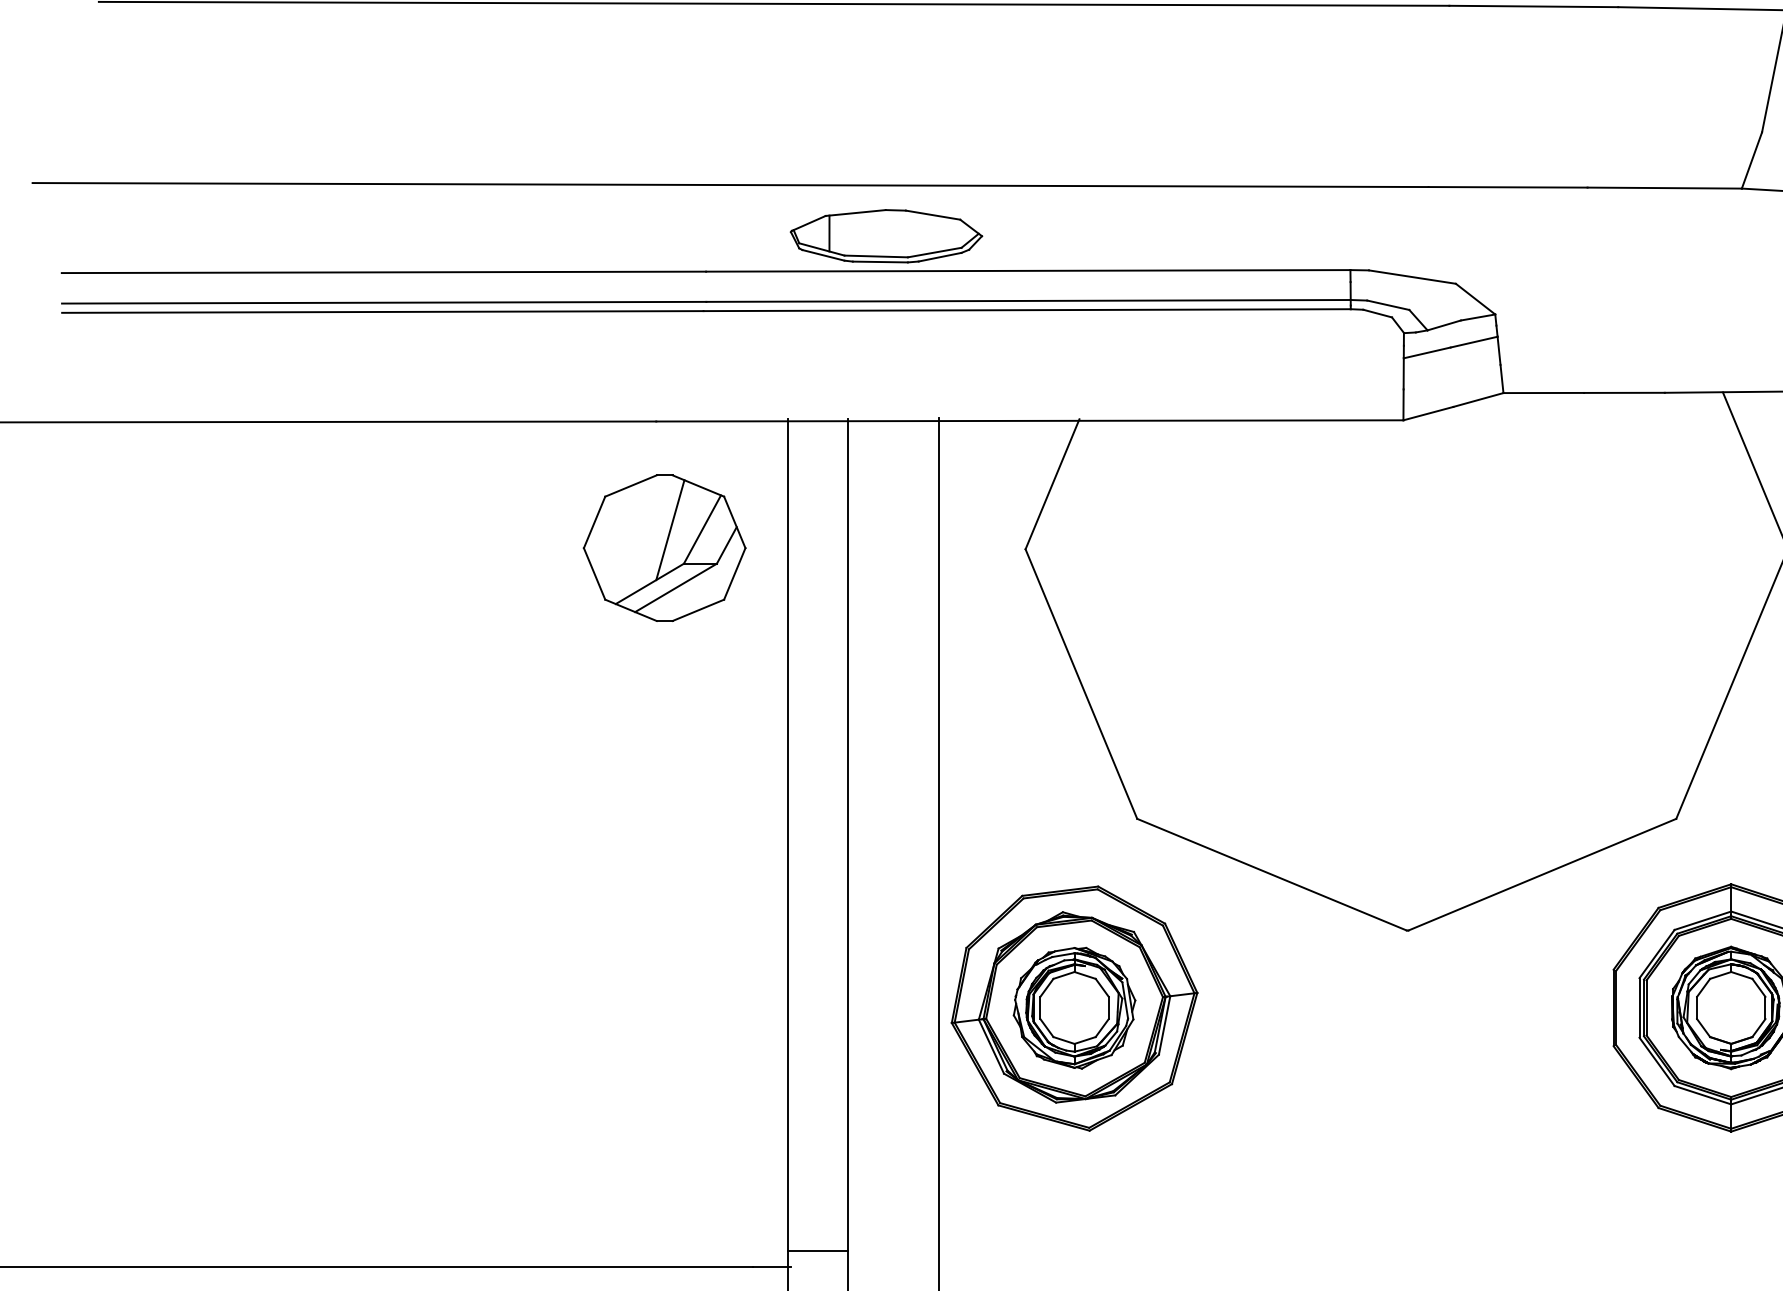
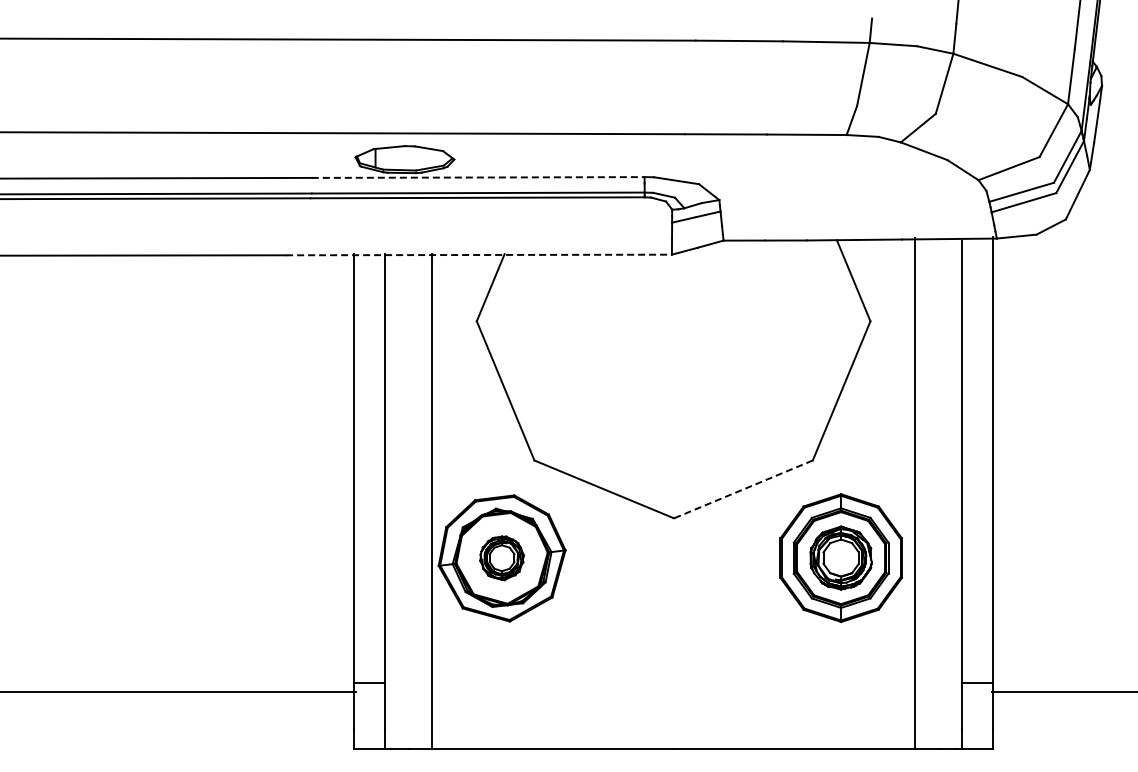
line: (1028, 270) -> (478, 177), solid -> dashed
line: (1030, 421) -> (479, 255), solid -> dashed
part: (664, 547) -> (290, 320), removed
line: (1542, 875) -> (743, 489), solid -> dashed
part: (1073, 1008) -> (501, 558), size x0.7

